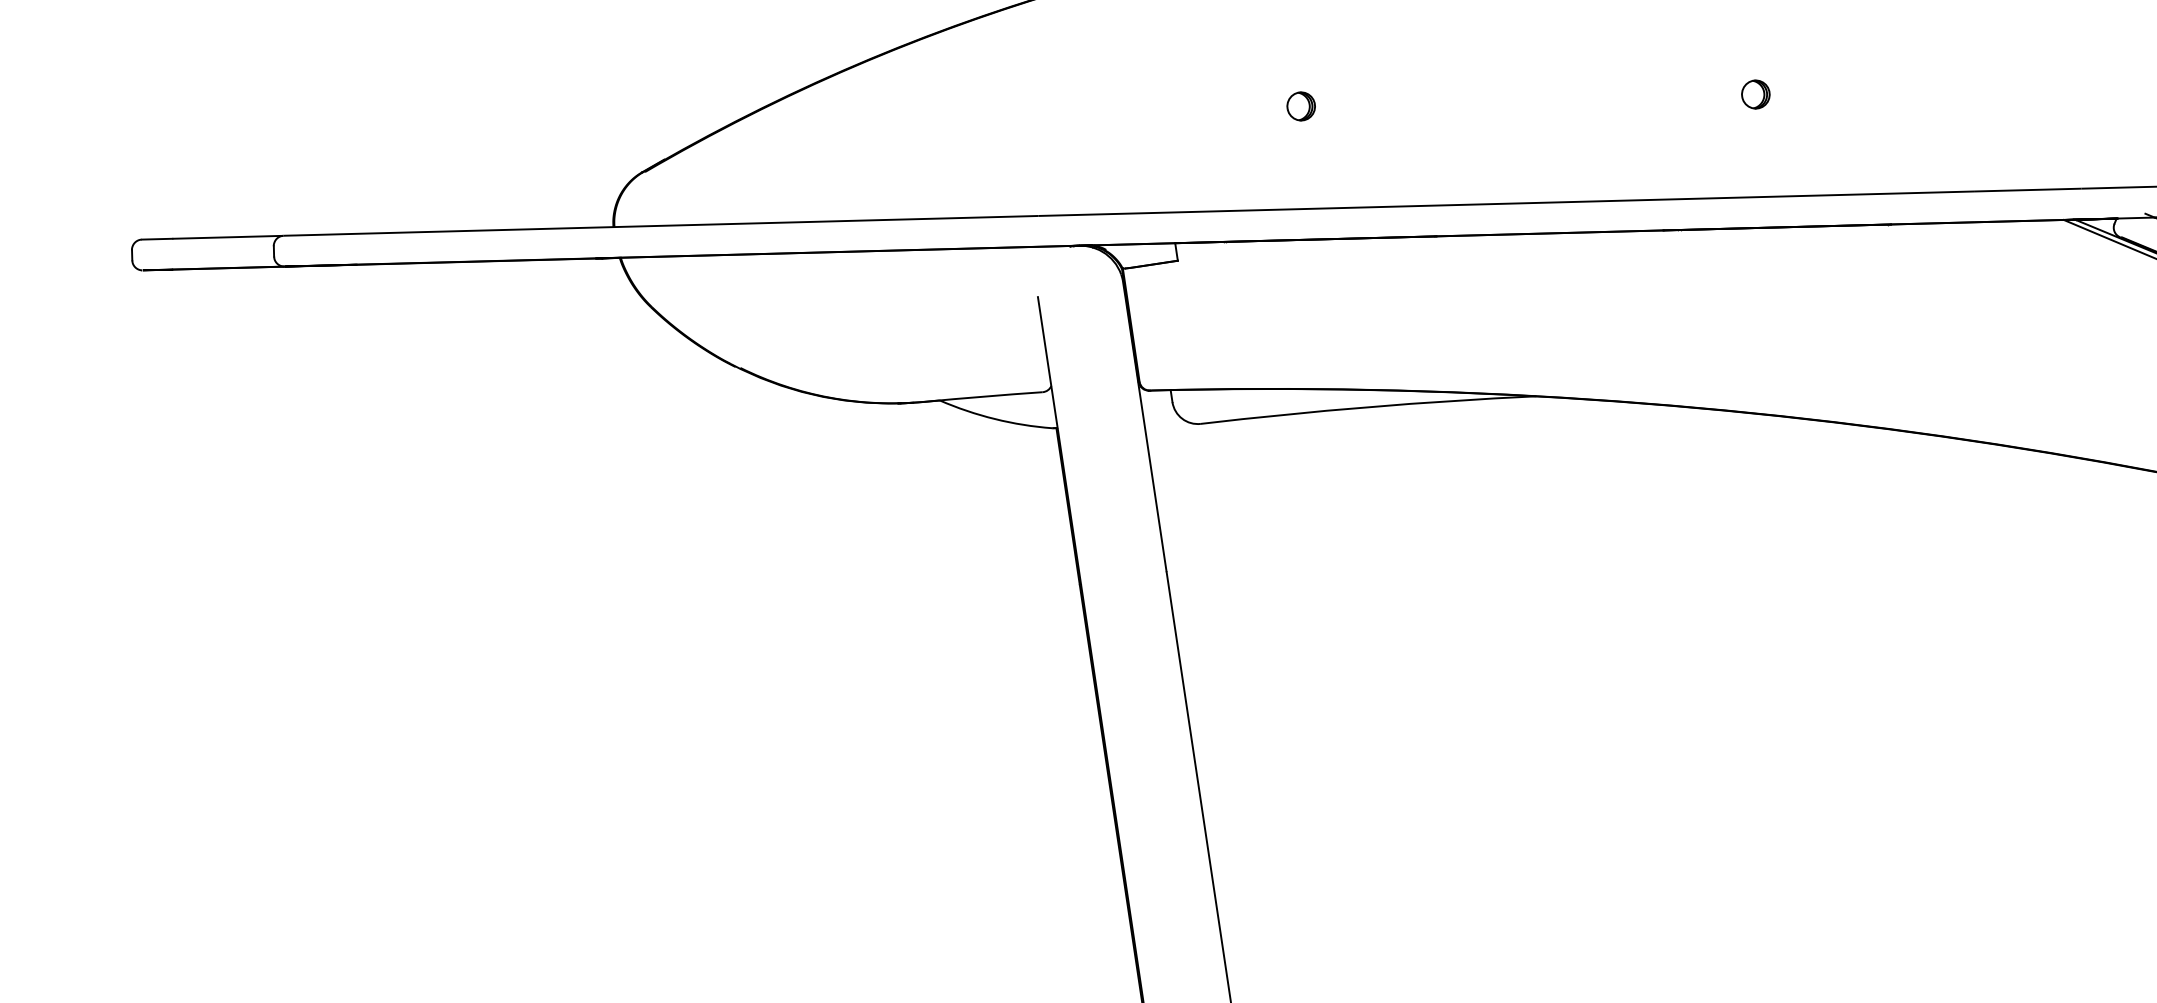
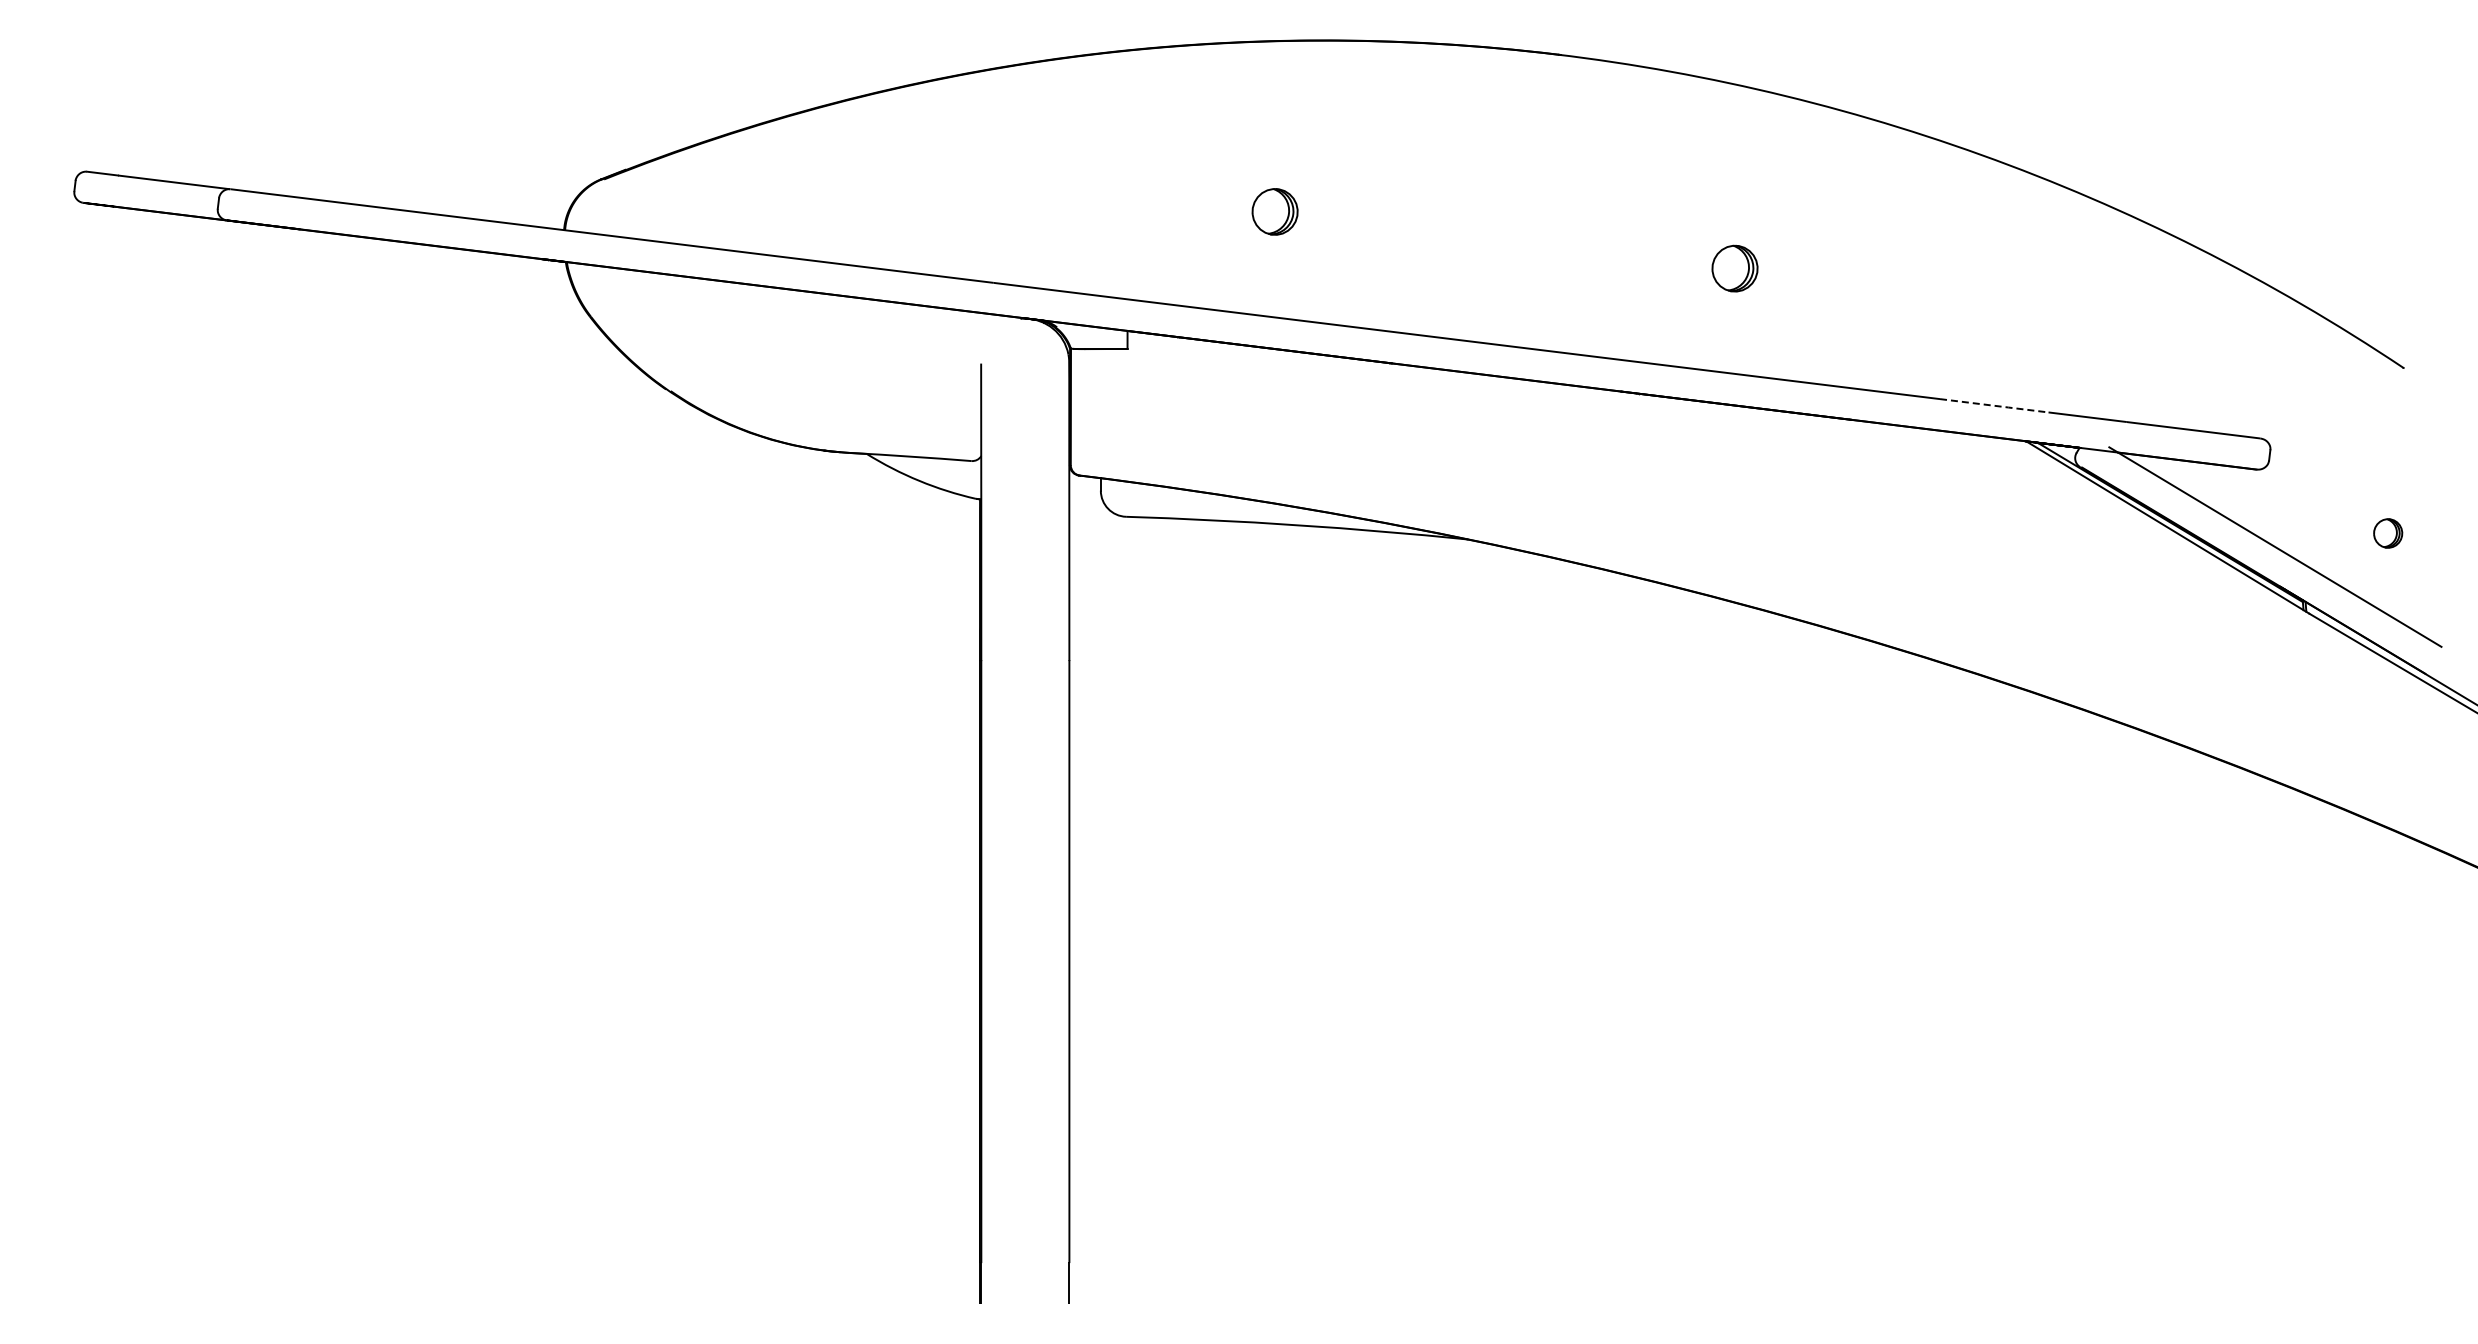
part: (1755, 94) -> (1734, 268), size x1.6
part: (1300, 106) -> (1274, 212), size x1.6
line: (2028, 189) -> (1995, 405), solid -> dashed

